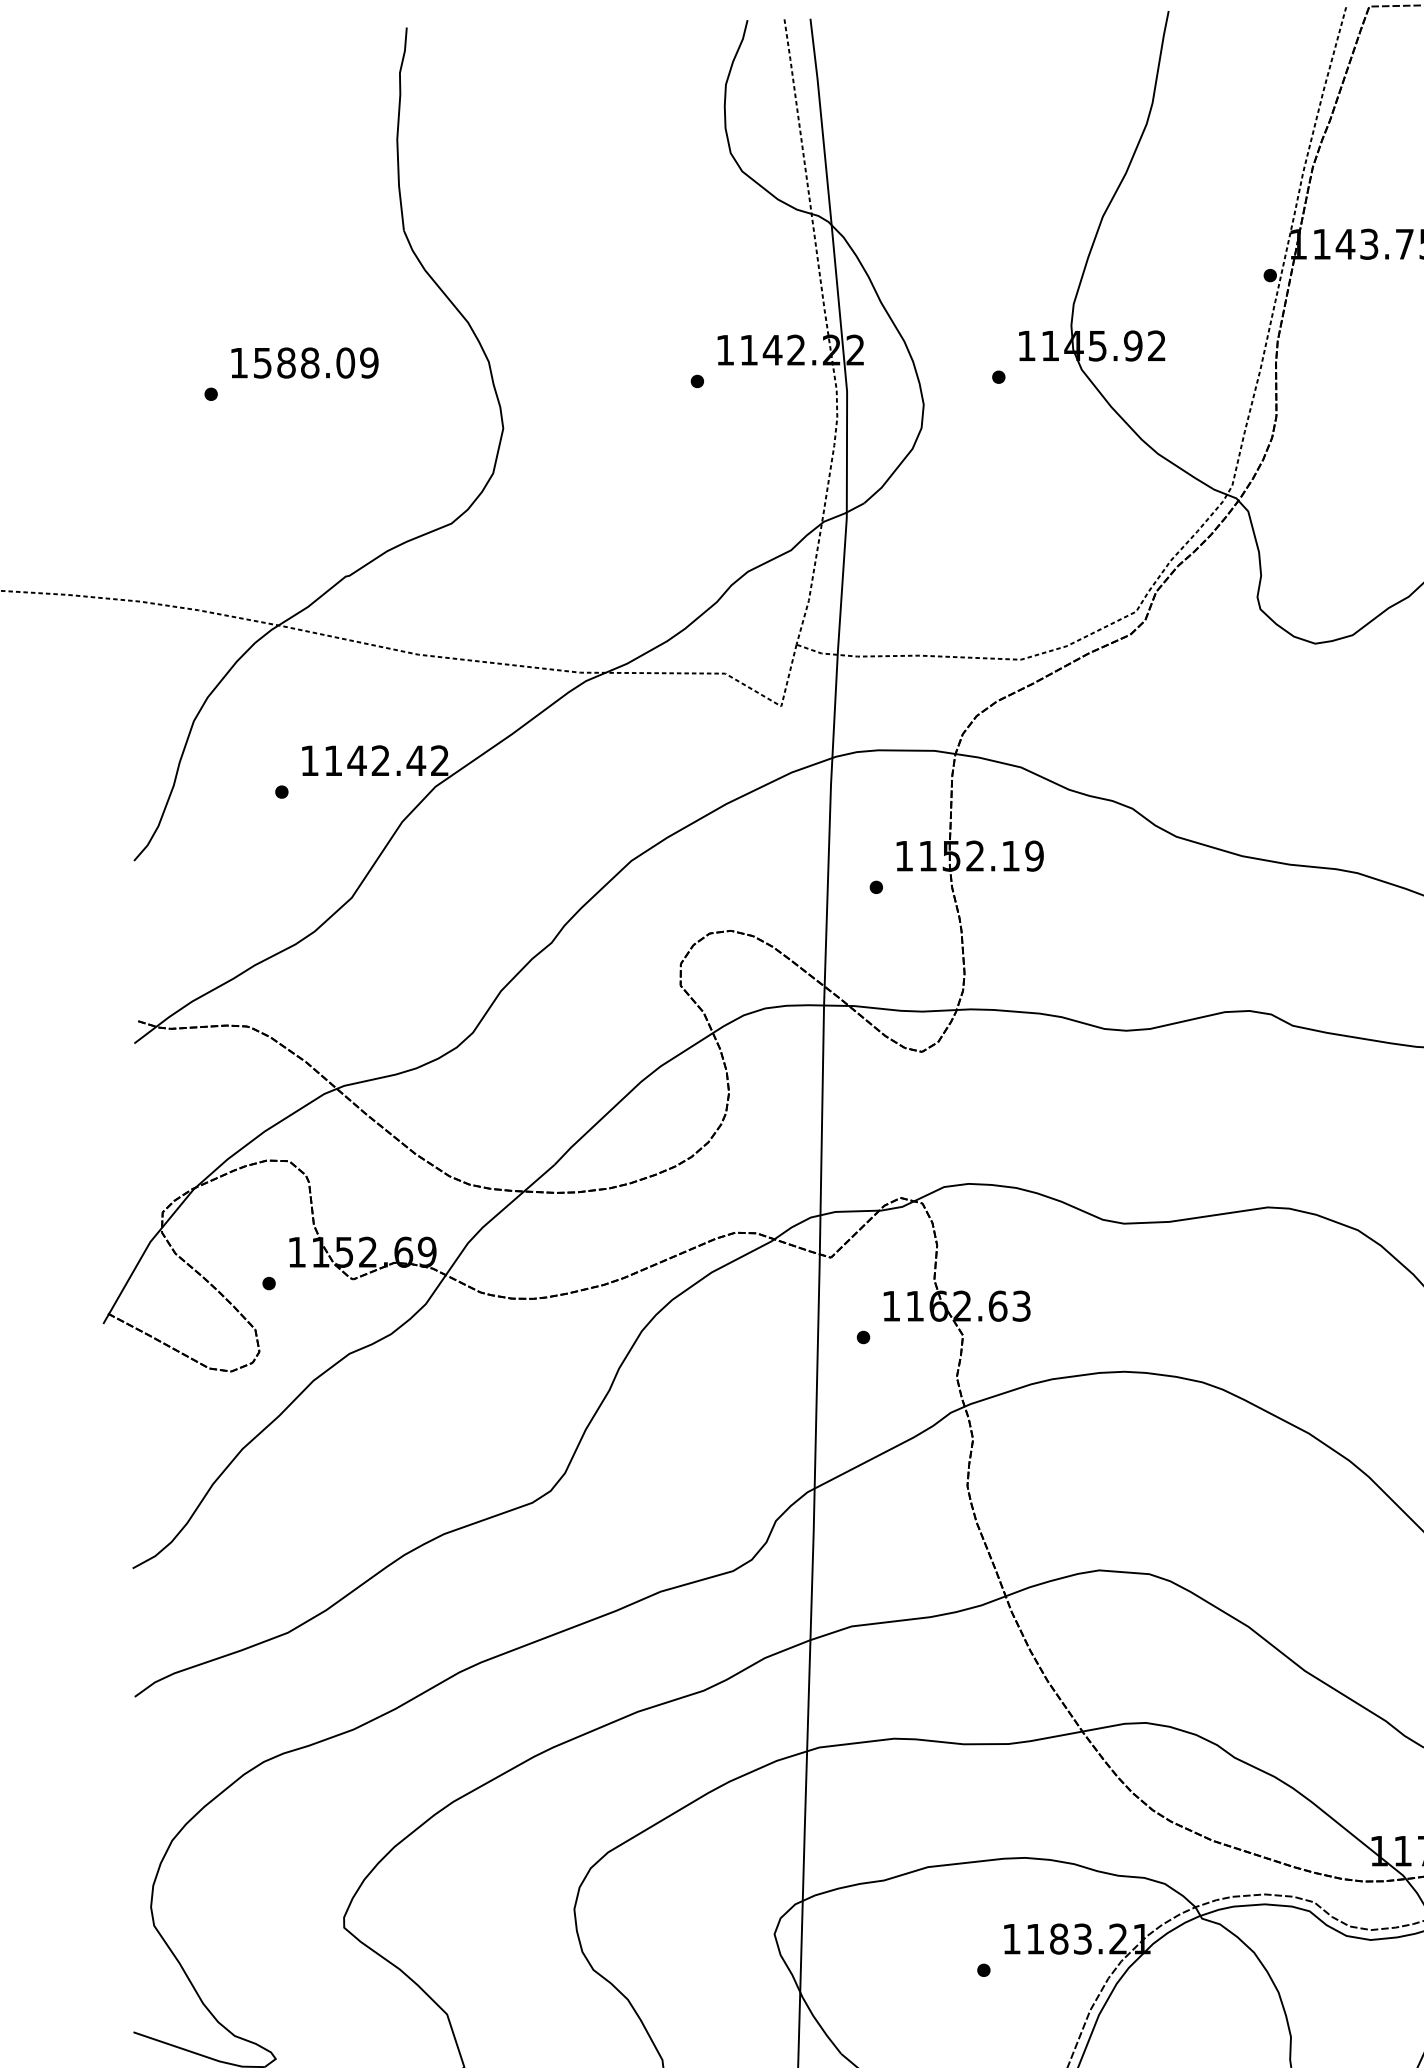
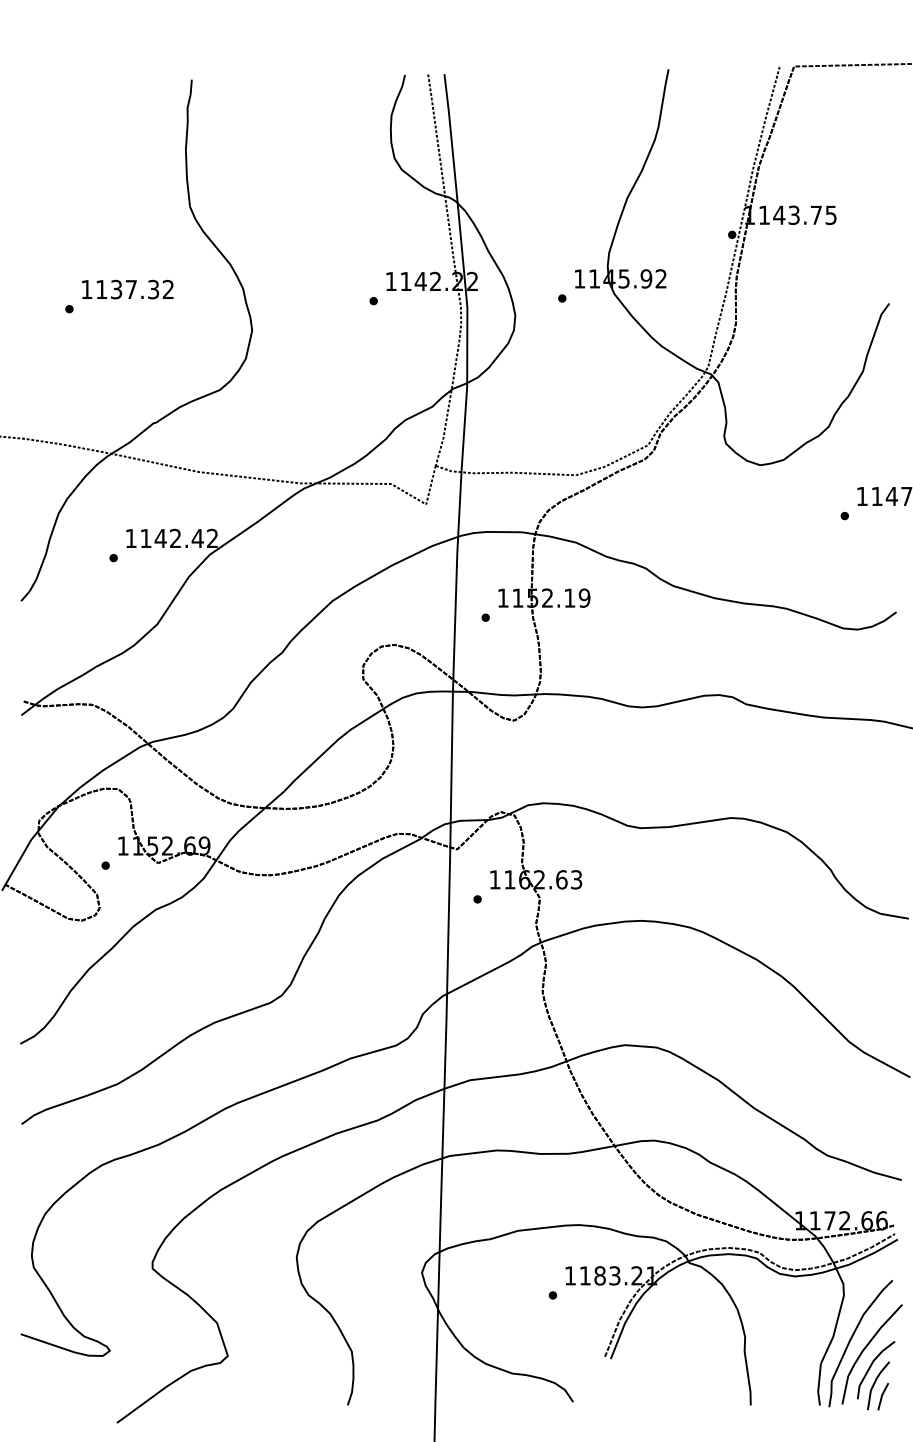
text: (316, 362) -> (135, 289), 1588.09 -> 1137.32

